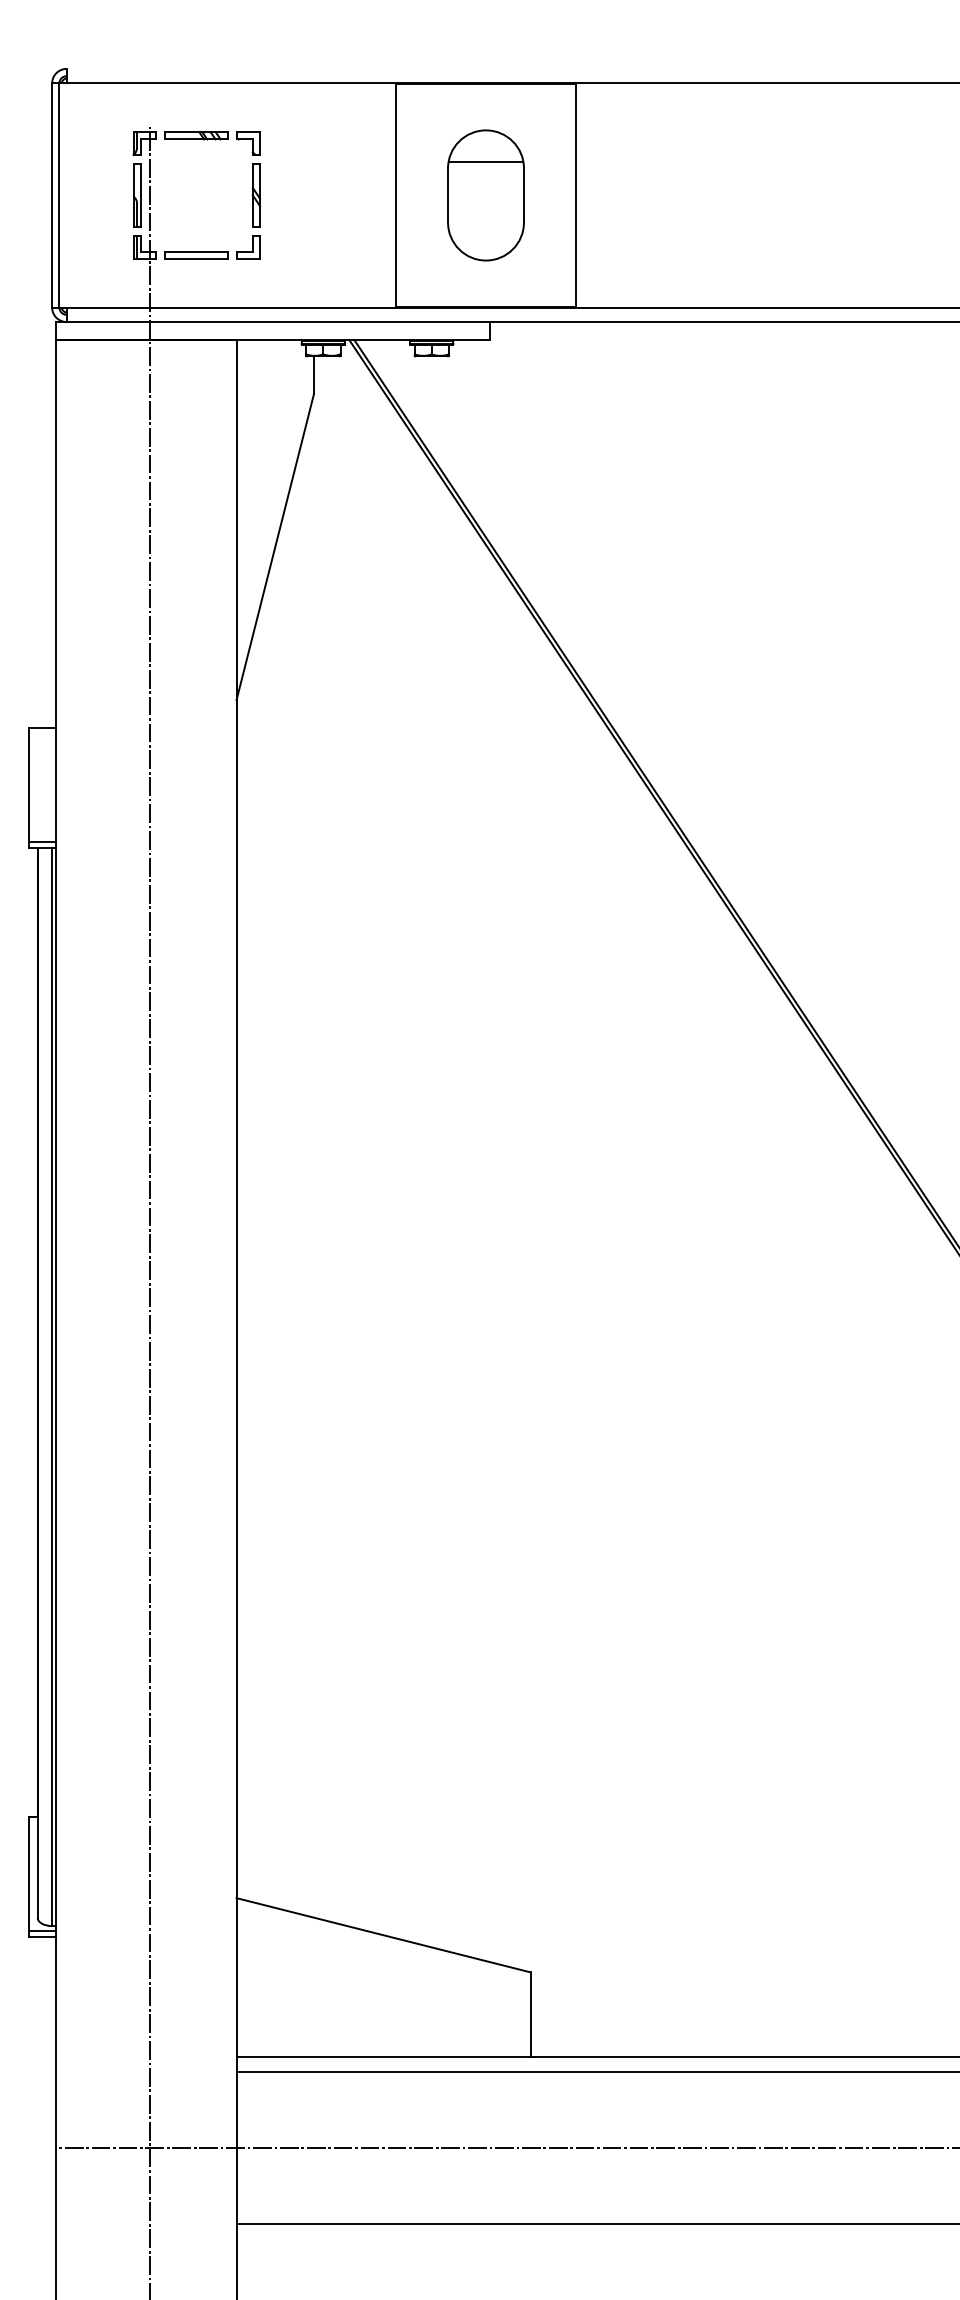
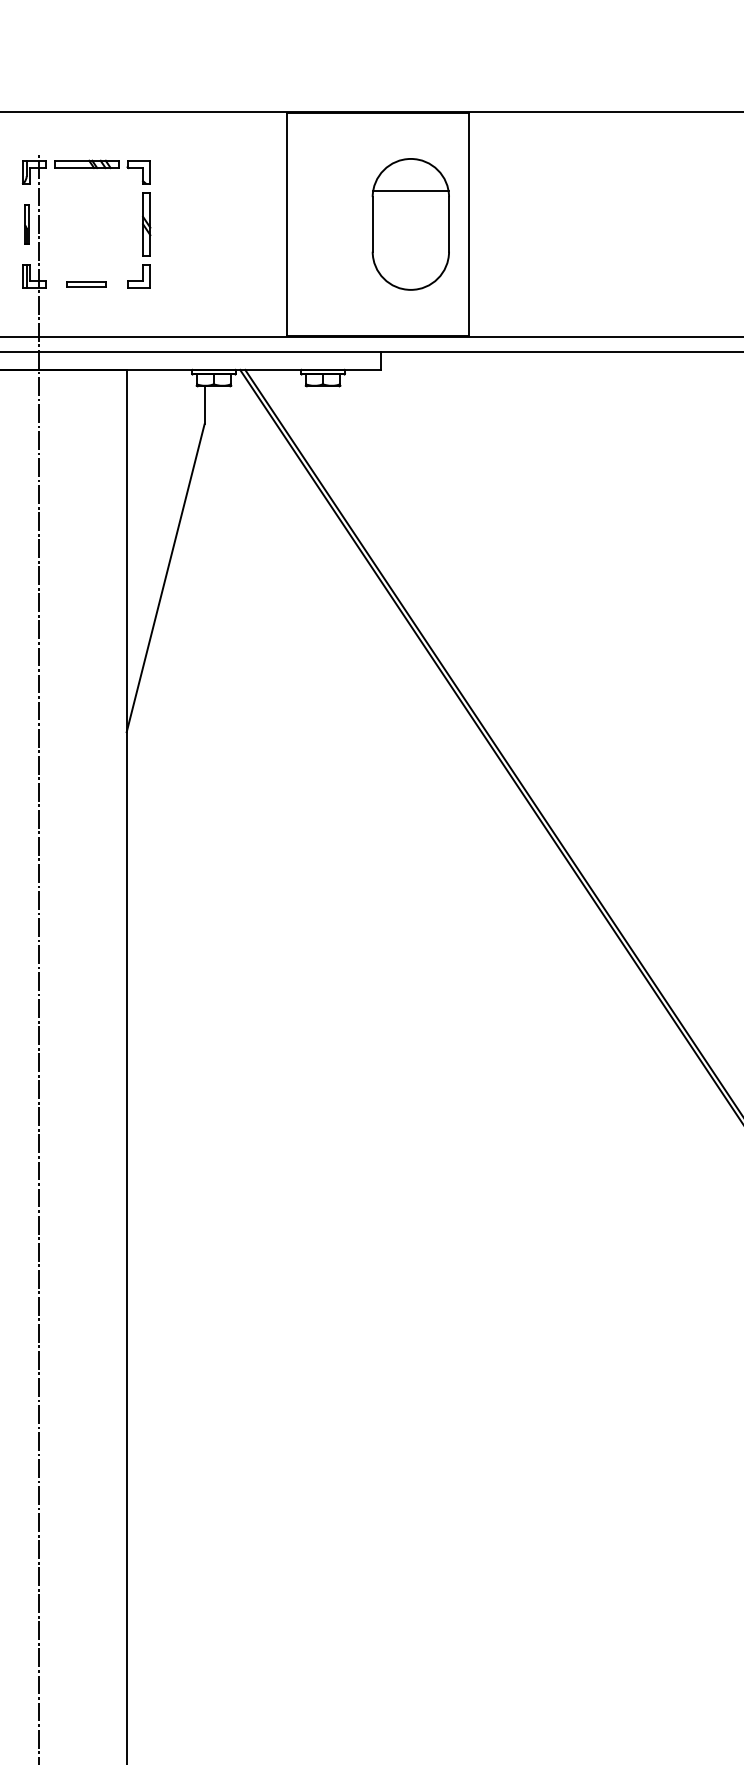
part: (137, 195) -> (27, 224), size x0.6
part: (485, 195) -> (410, 224), moved
part: (196, 255) -> (86, 284), size x0.6

